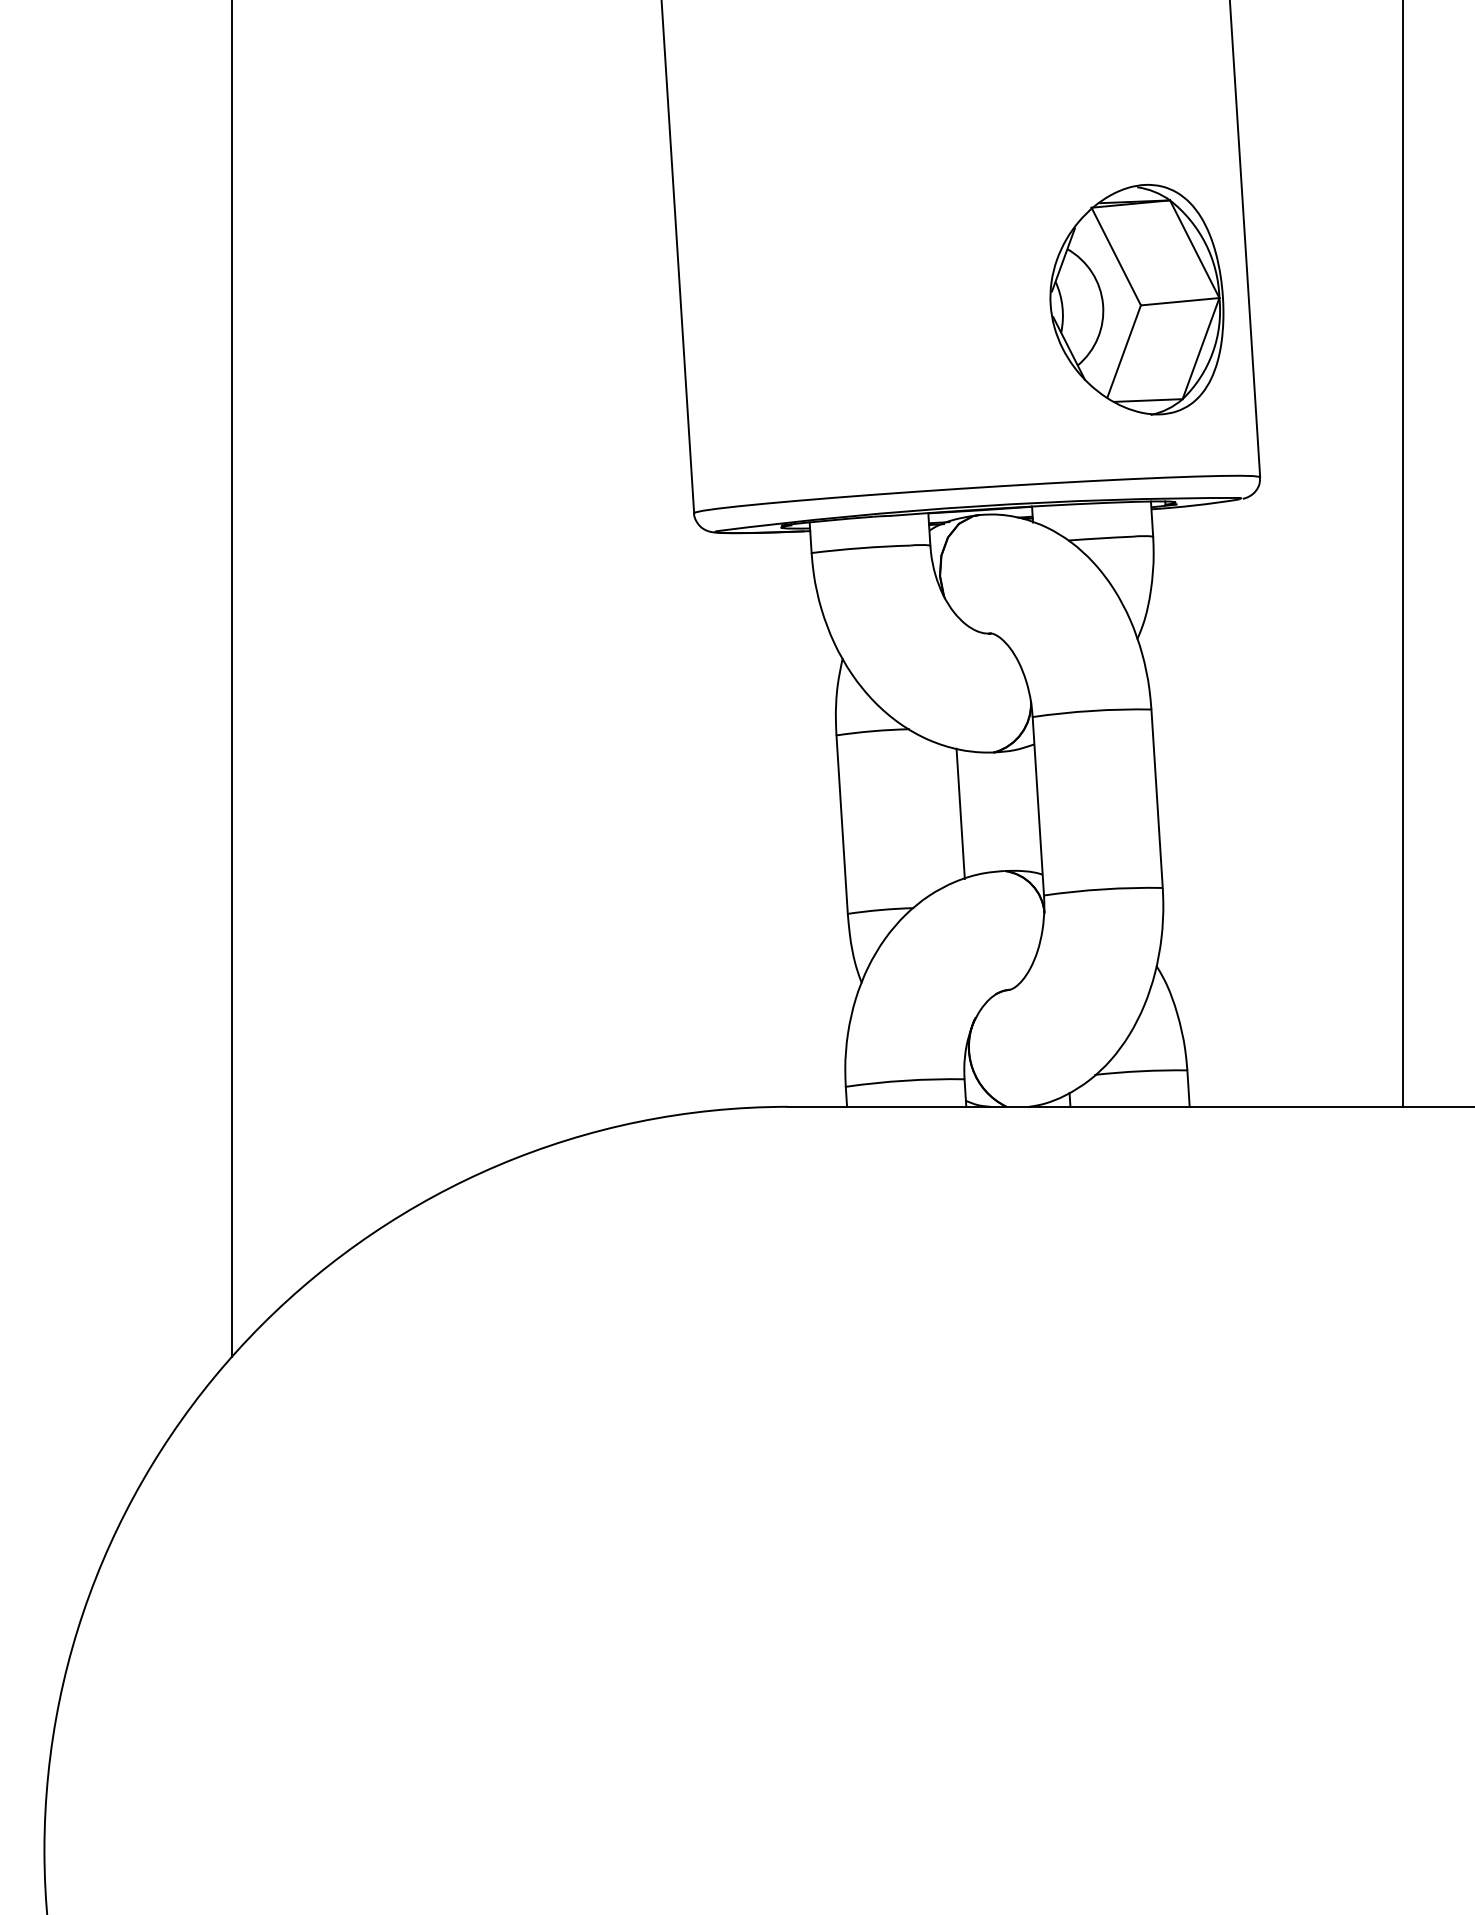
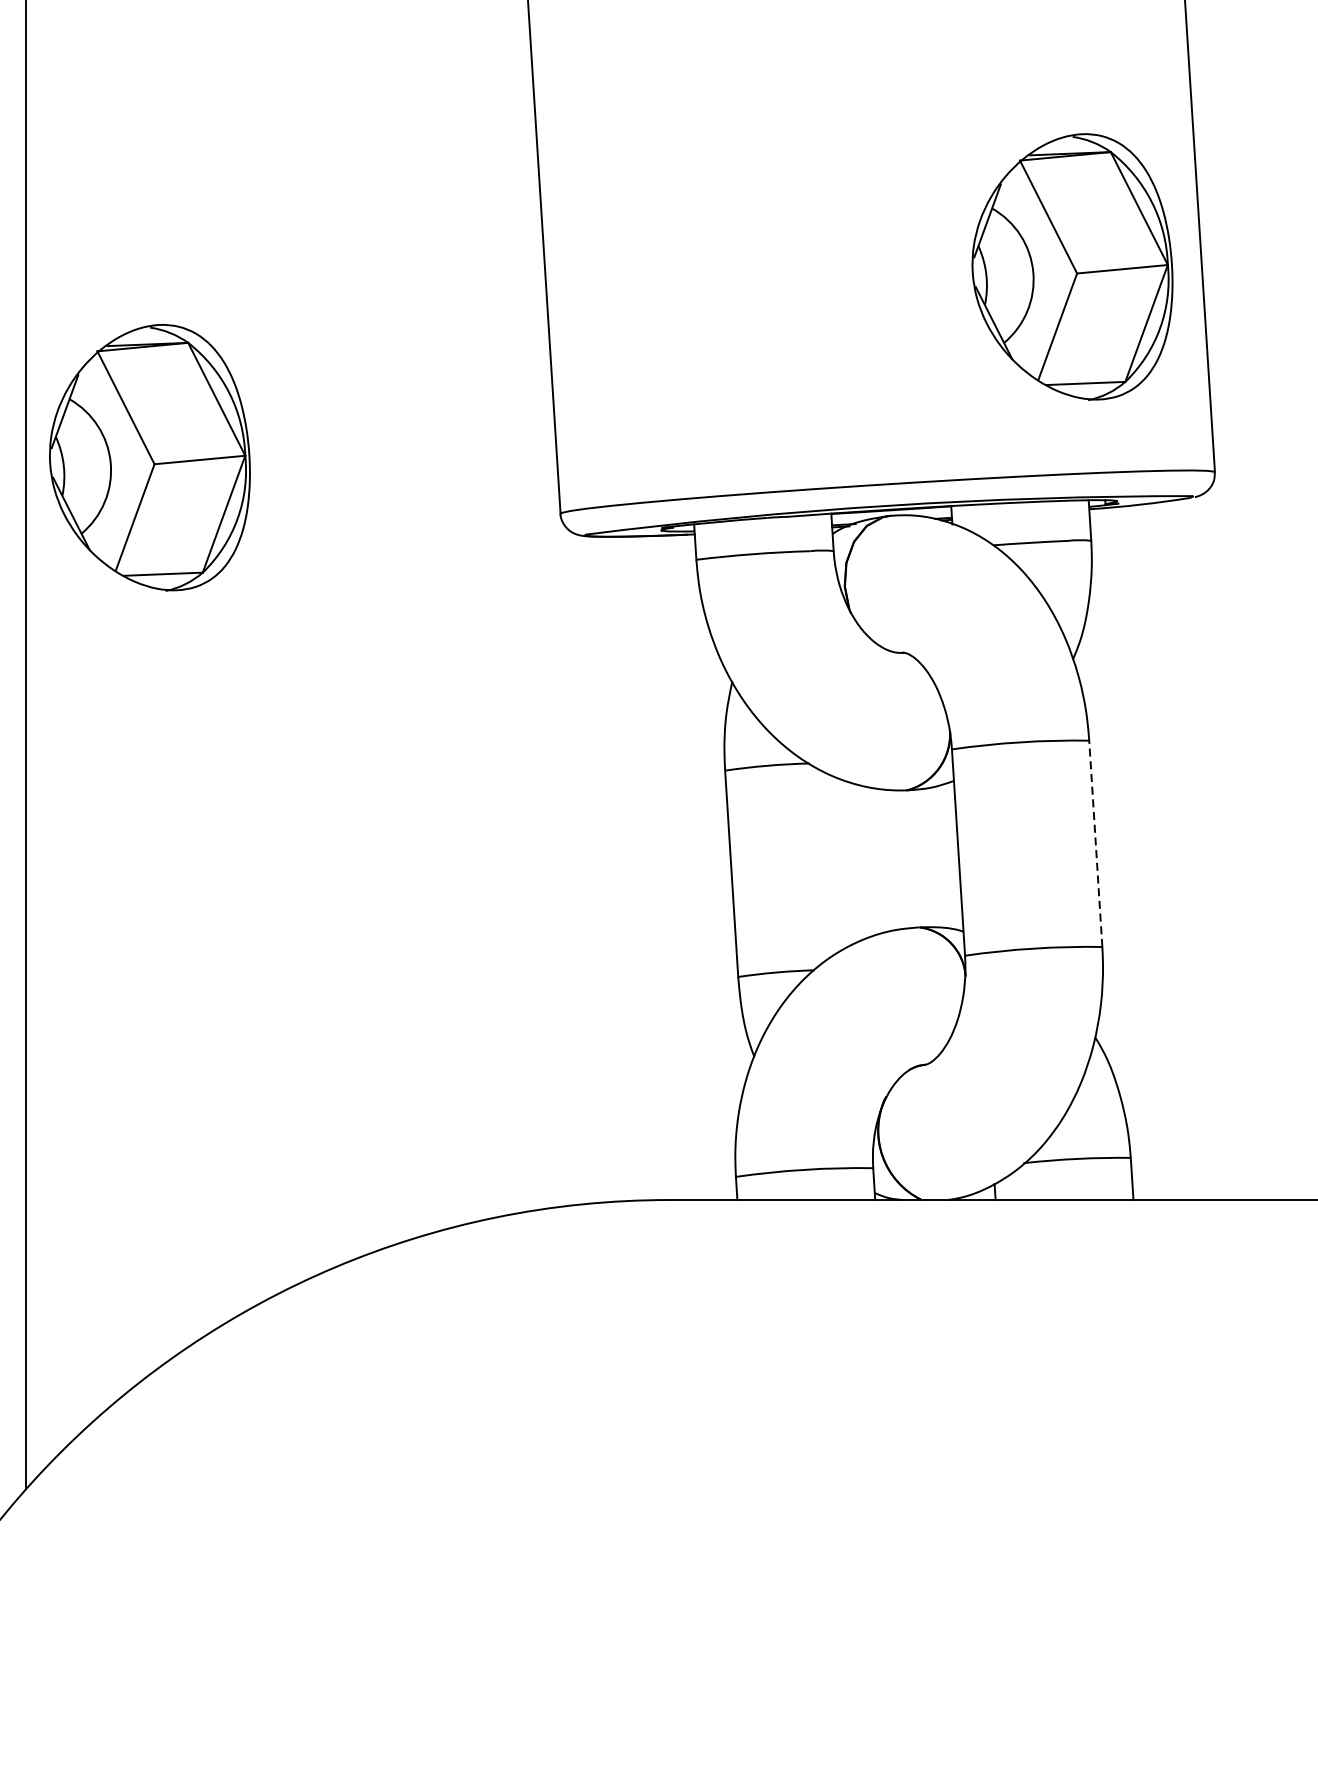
part: (338, 464) -> (149, 457), added
line: (1157, 798) -> (1096, 843), solid -> dashed
line: (960, 813) -> (868, 860), removed

